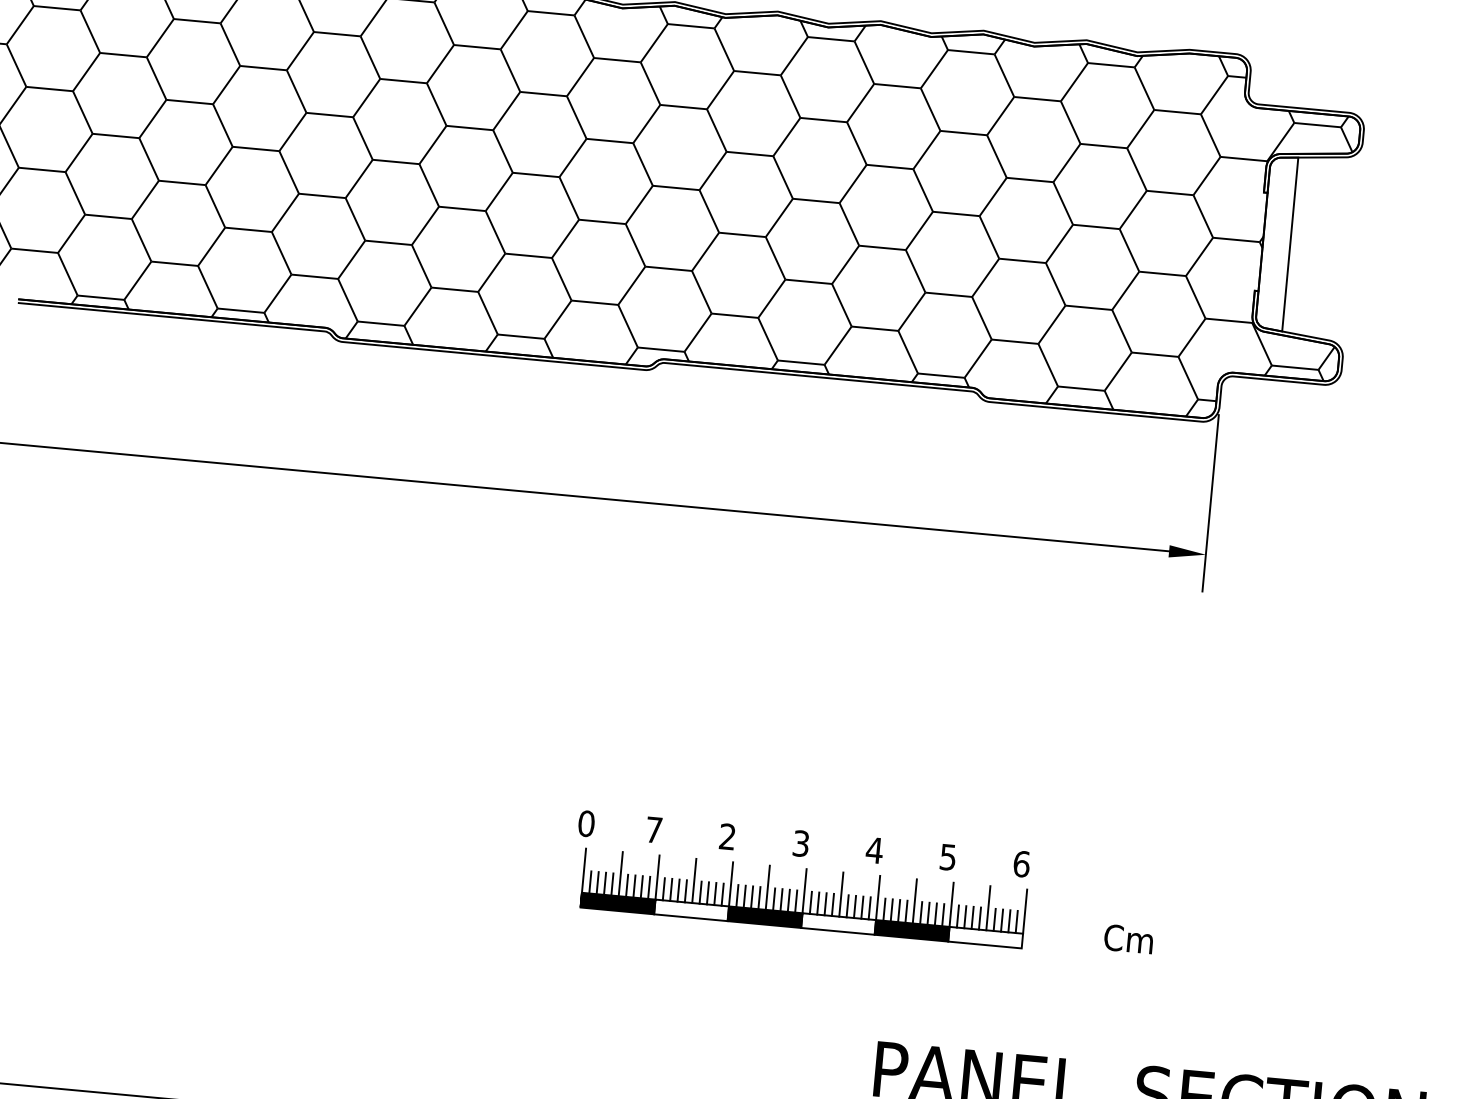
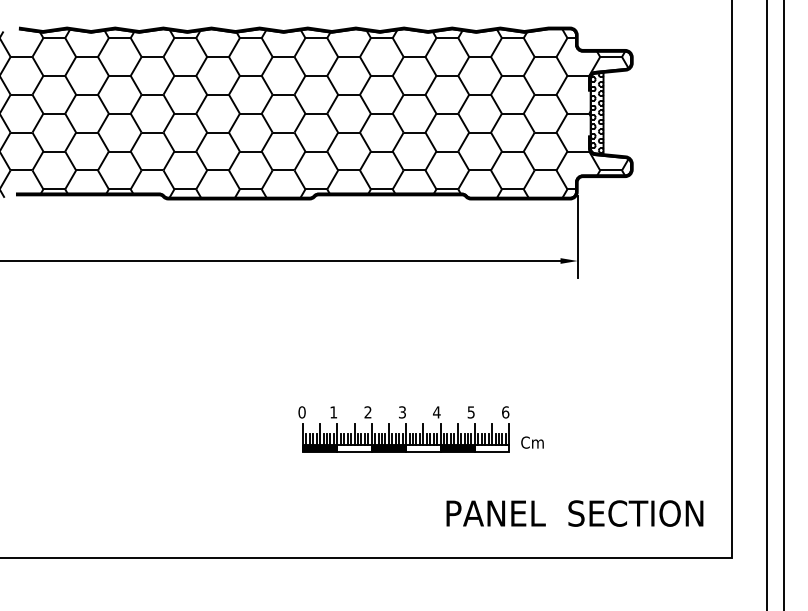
hatch: (1275, 240) -> (596, 112), added
text: (653, 830) -> (333, 412), 7 -> 1
text: (1128, 938) -> (532, 442), moved

